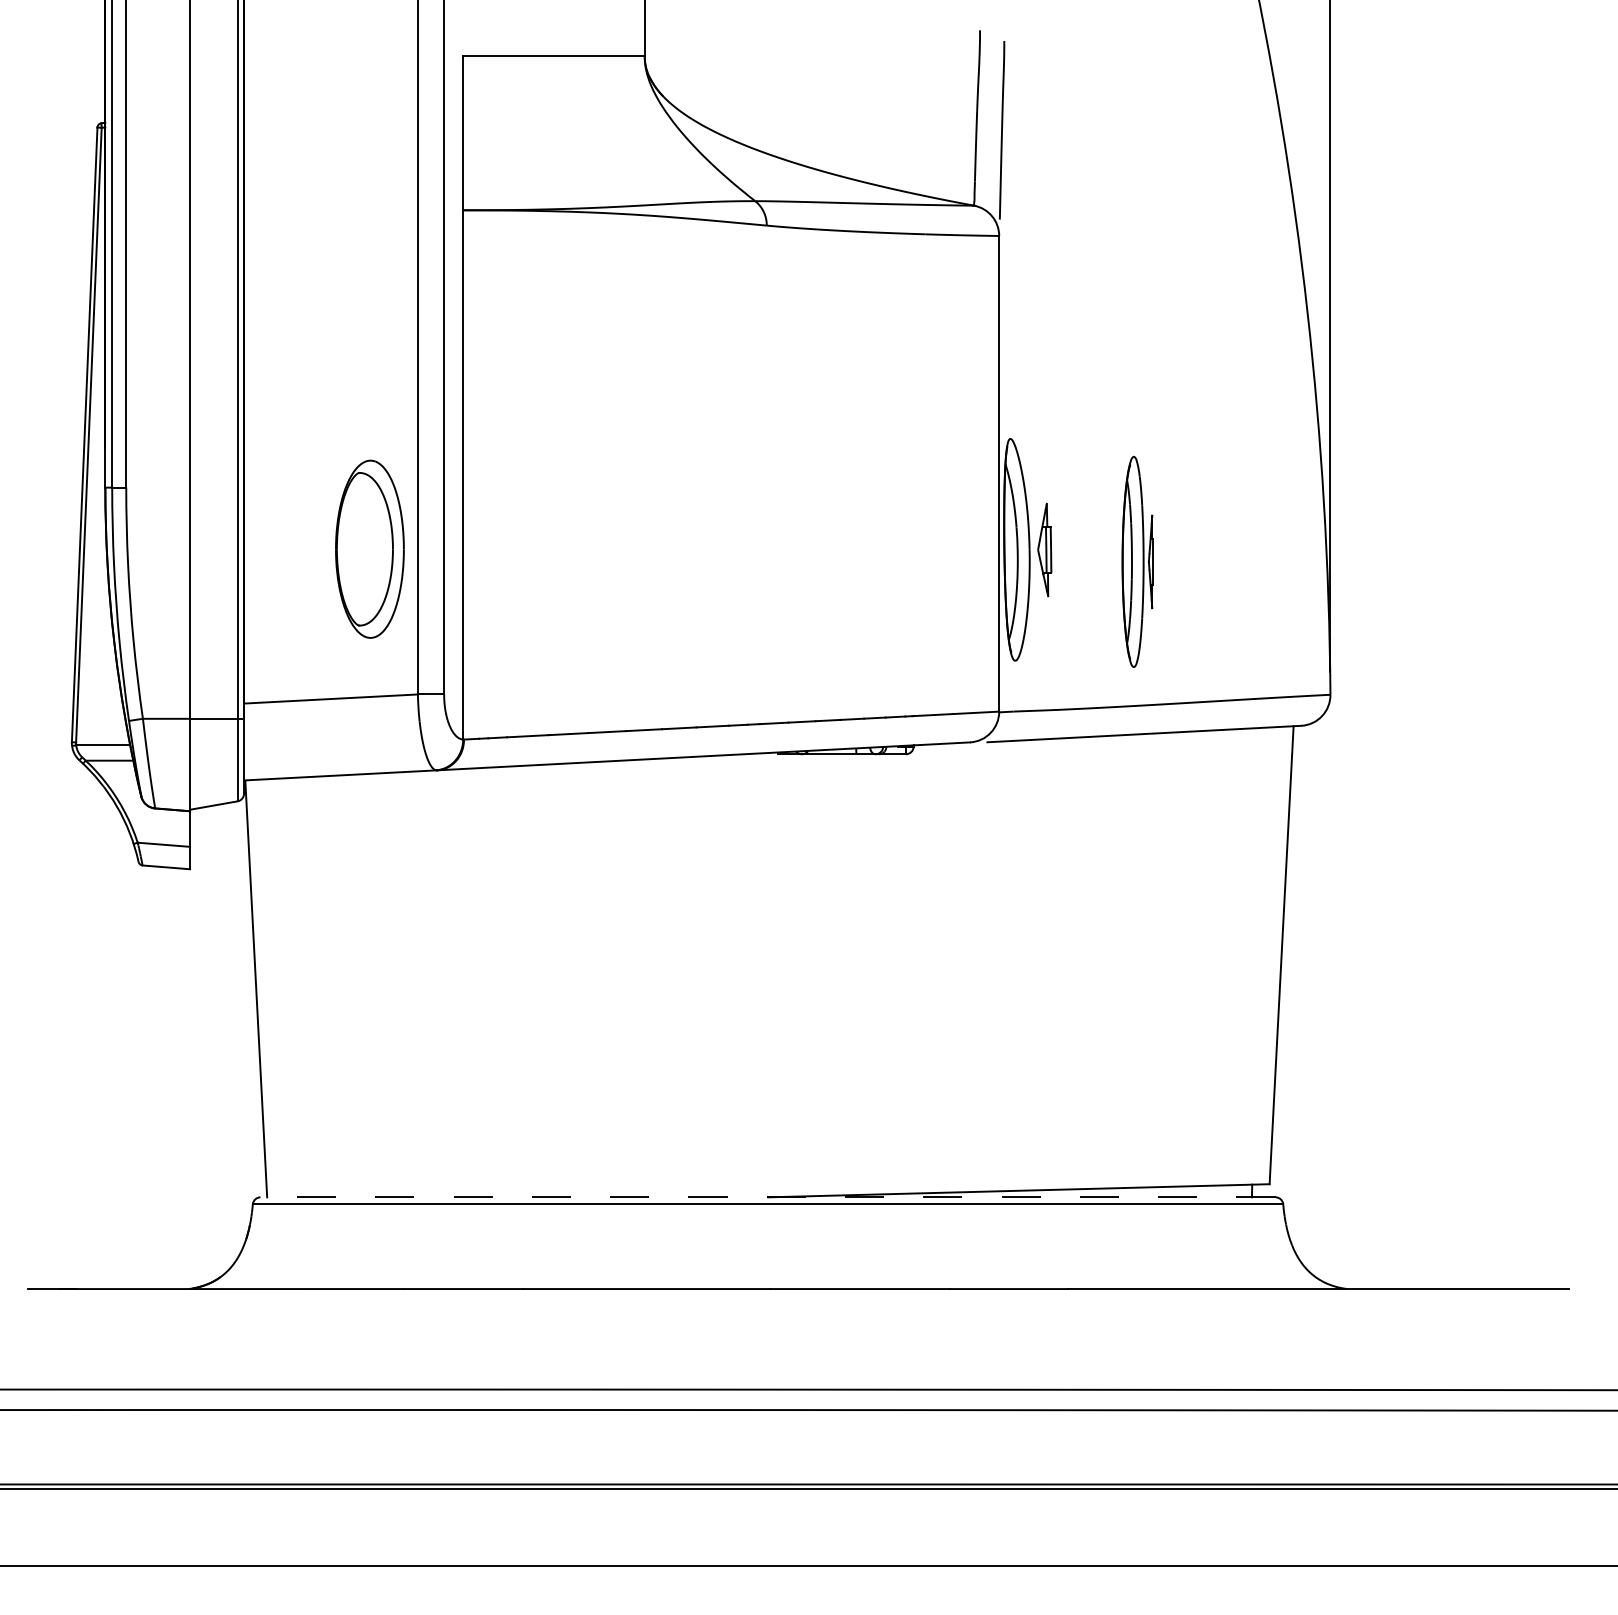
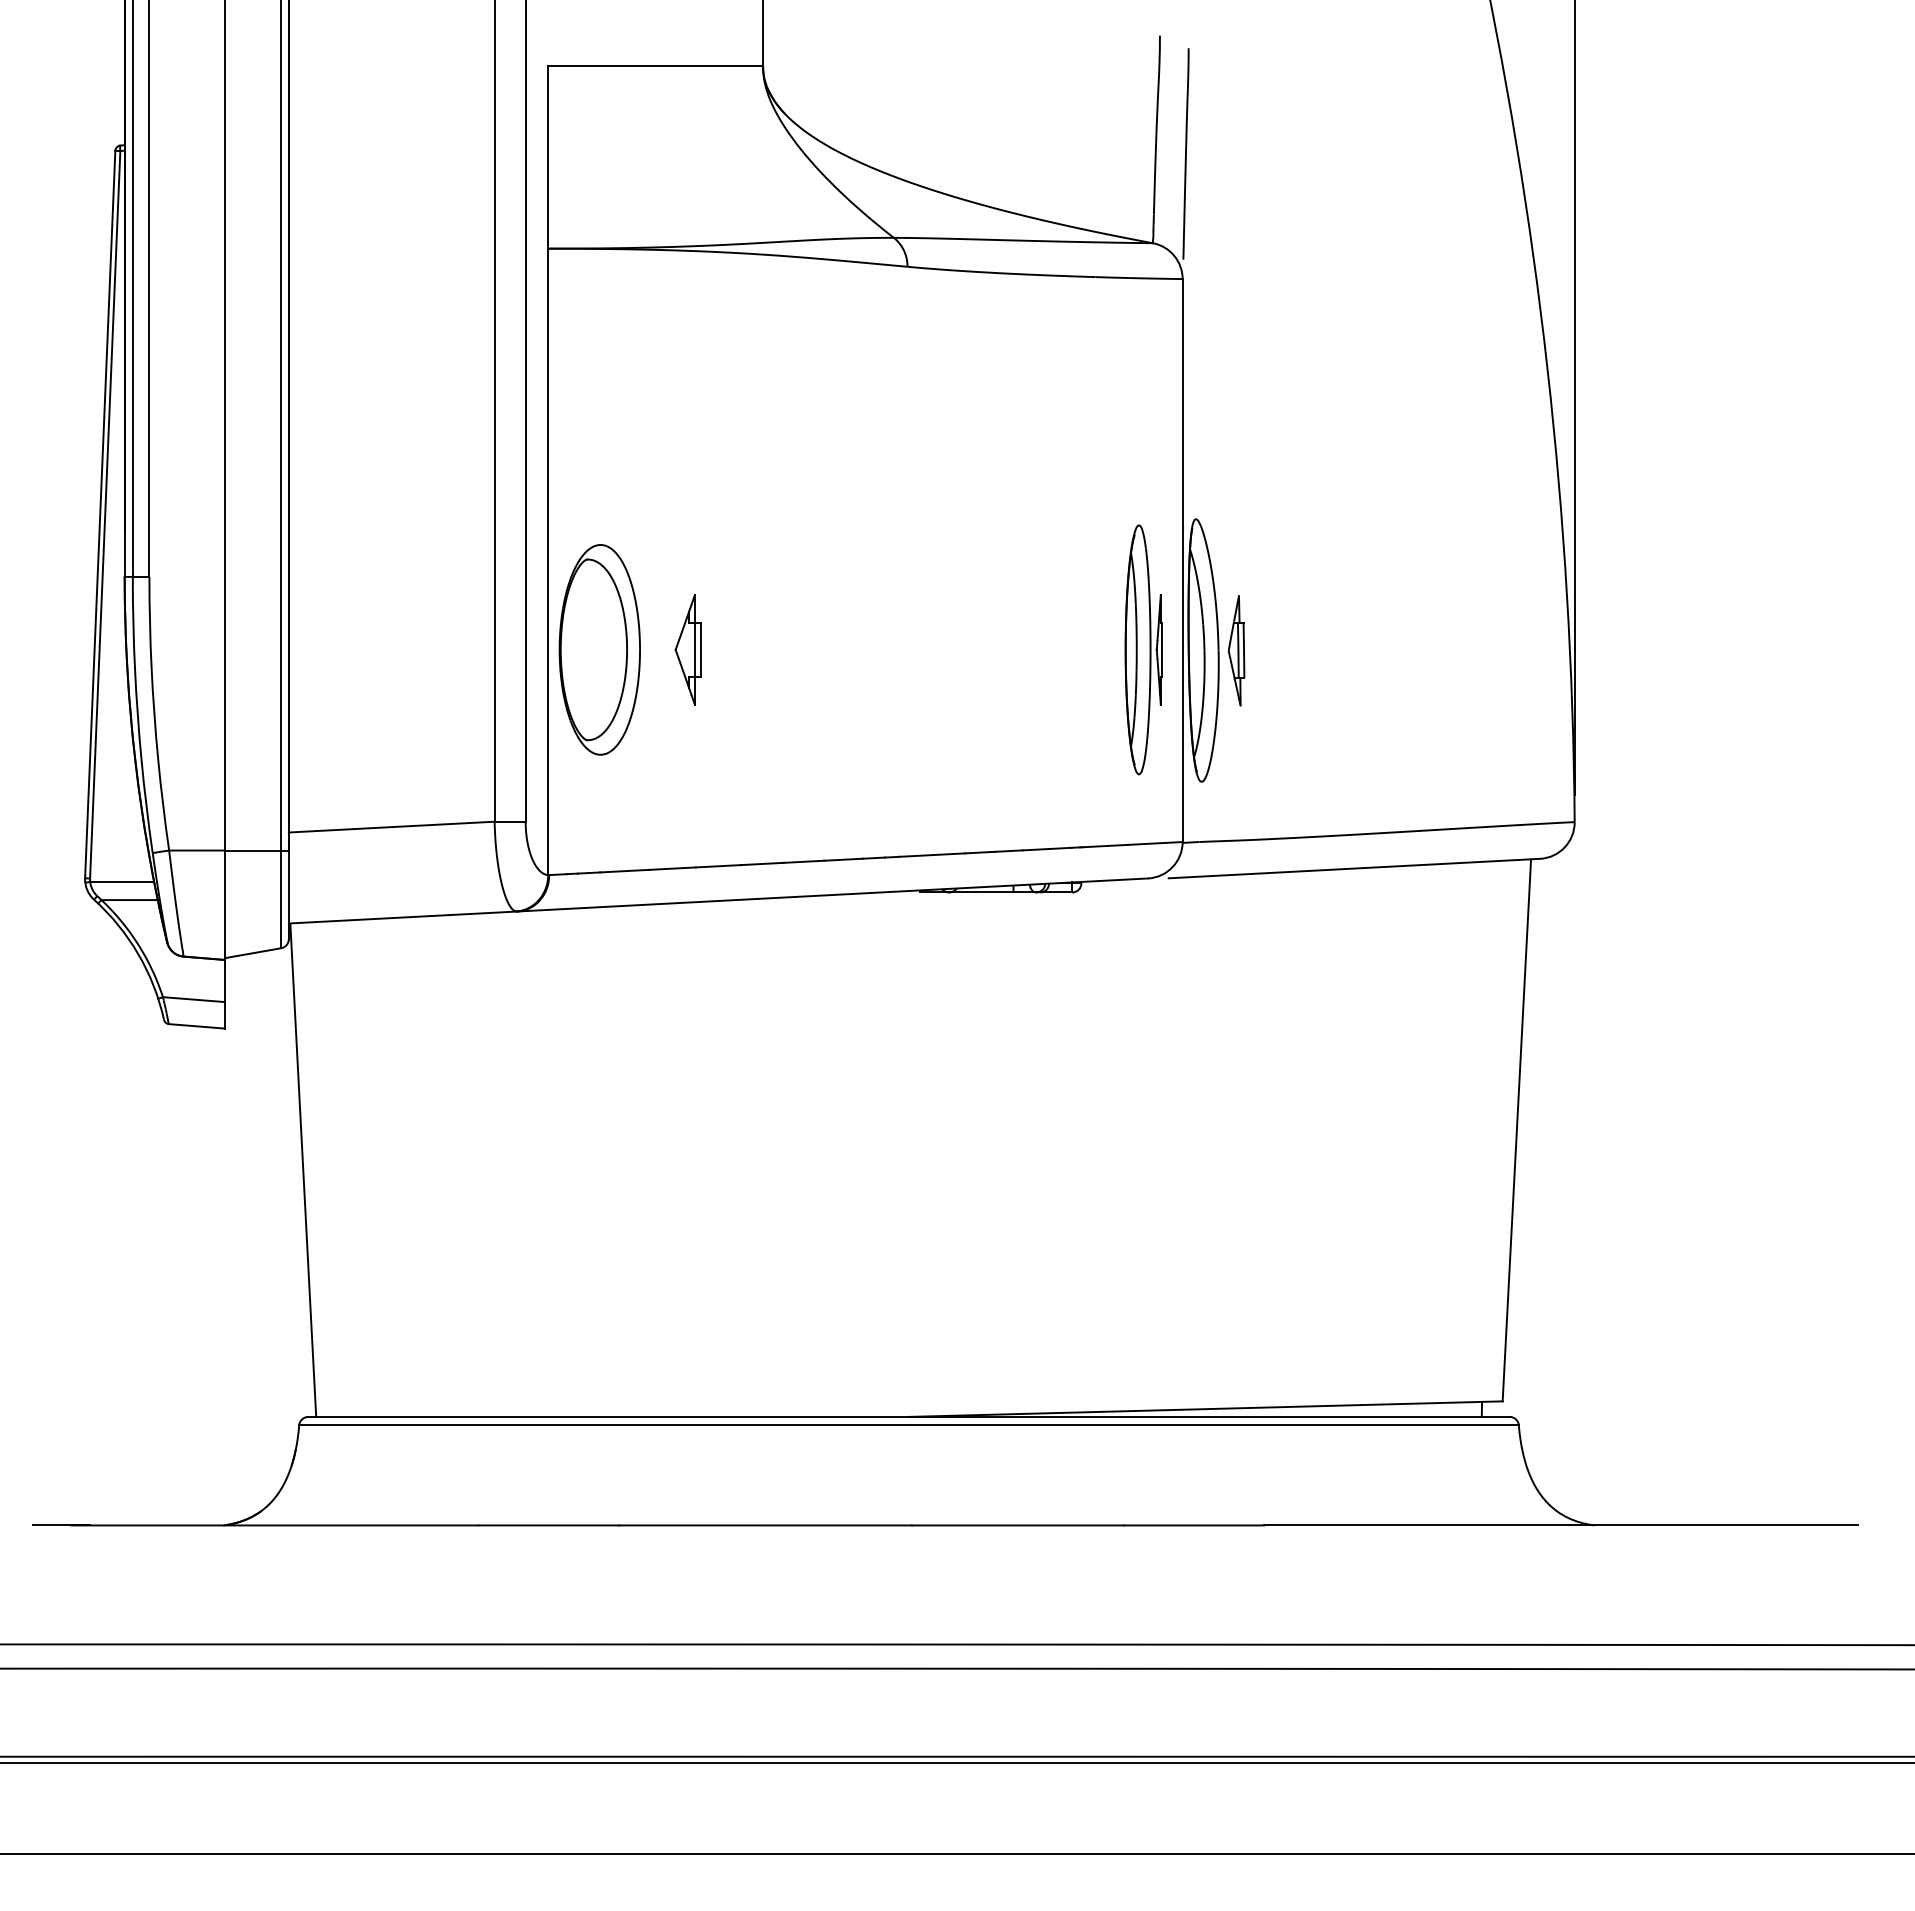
part: (369, 548) -> (599, 649), moved
part: (580, 548) -> (687, 649), added
part: (1137, 561) -> (1143, 649), moved
line: (768, 1196) -> (909, 1416), dashed -> solid

